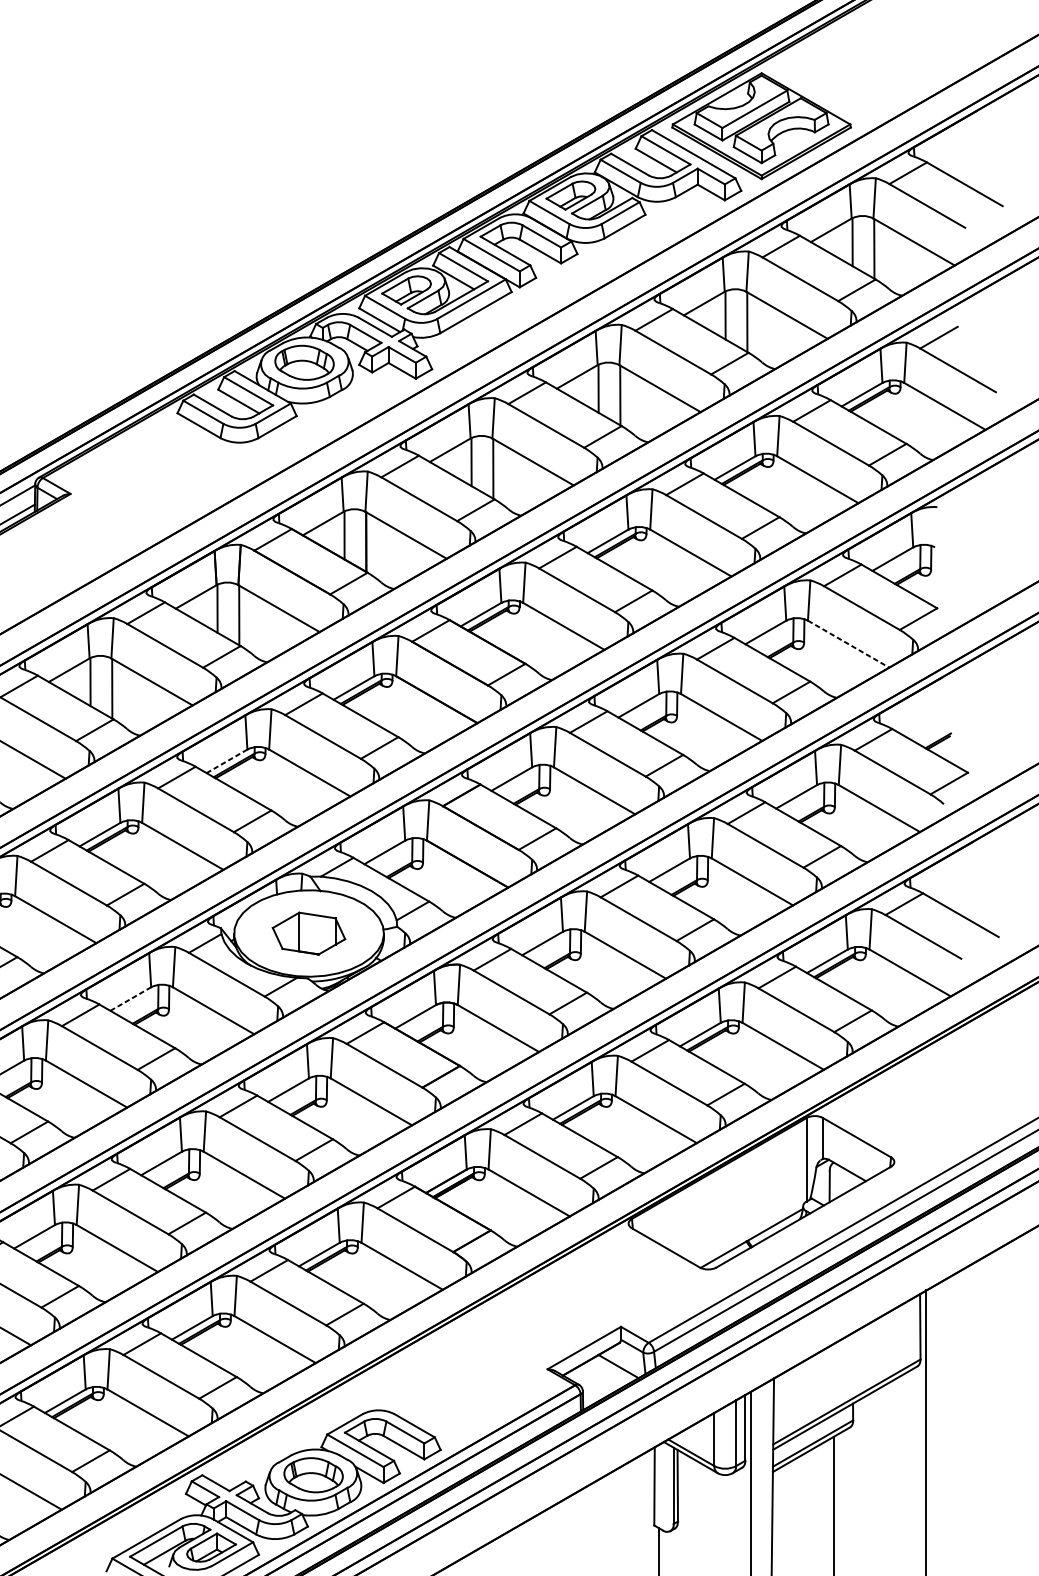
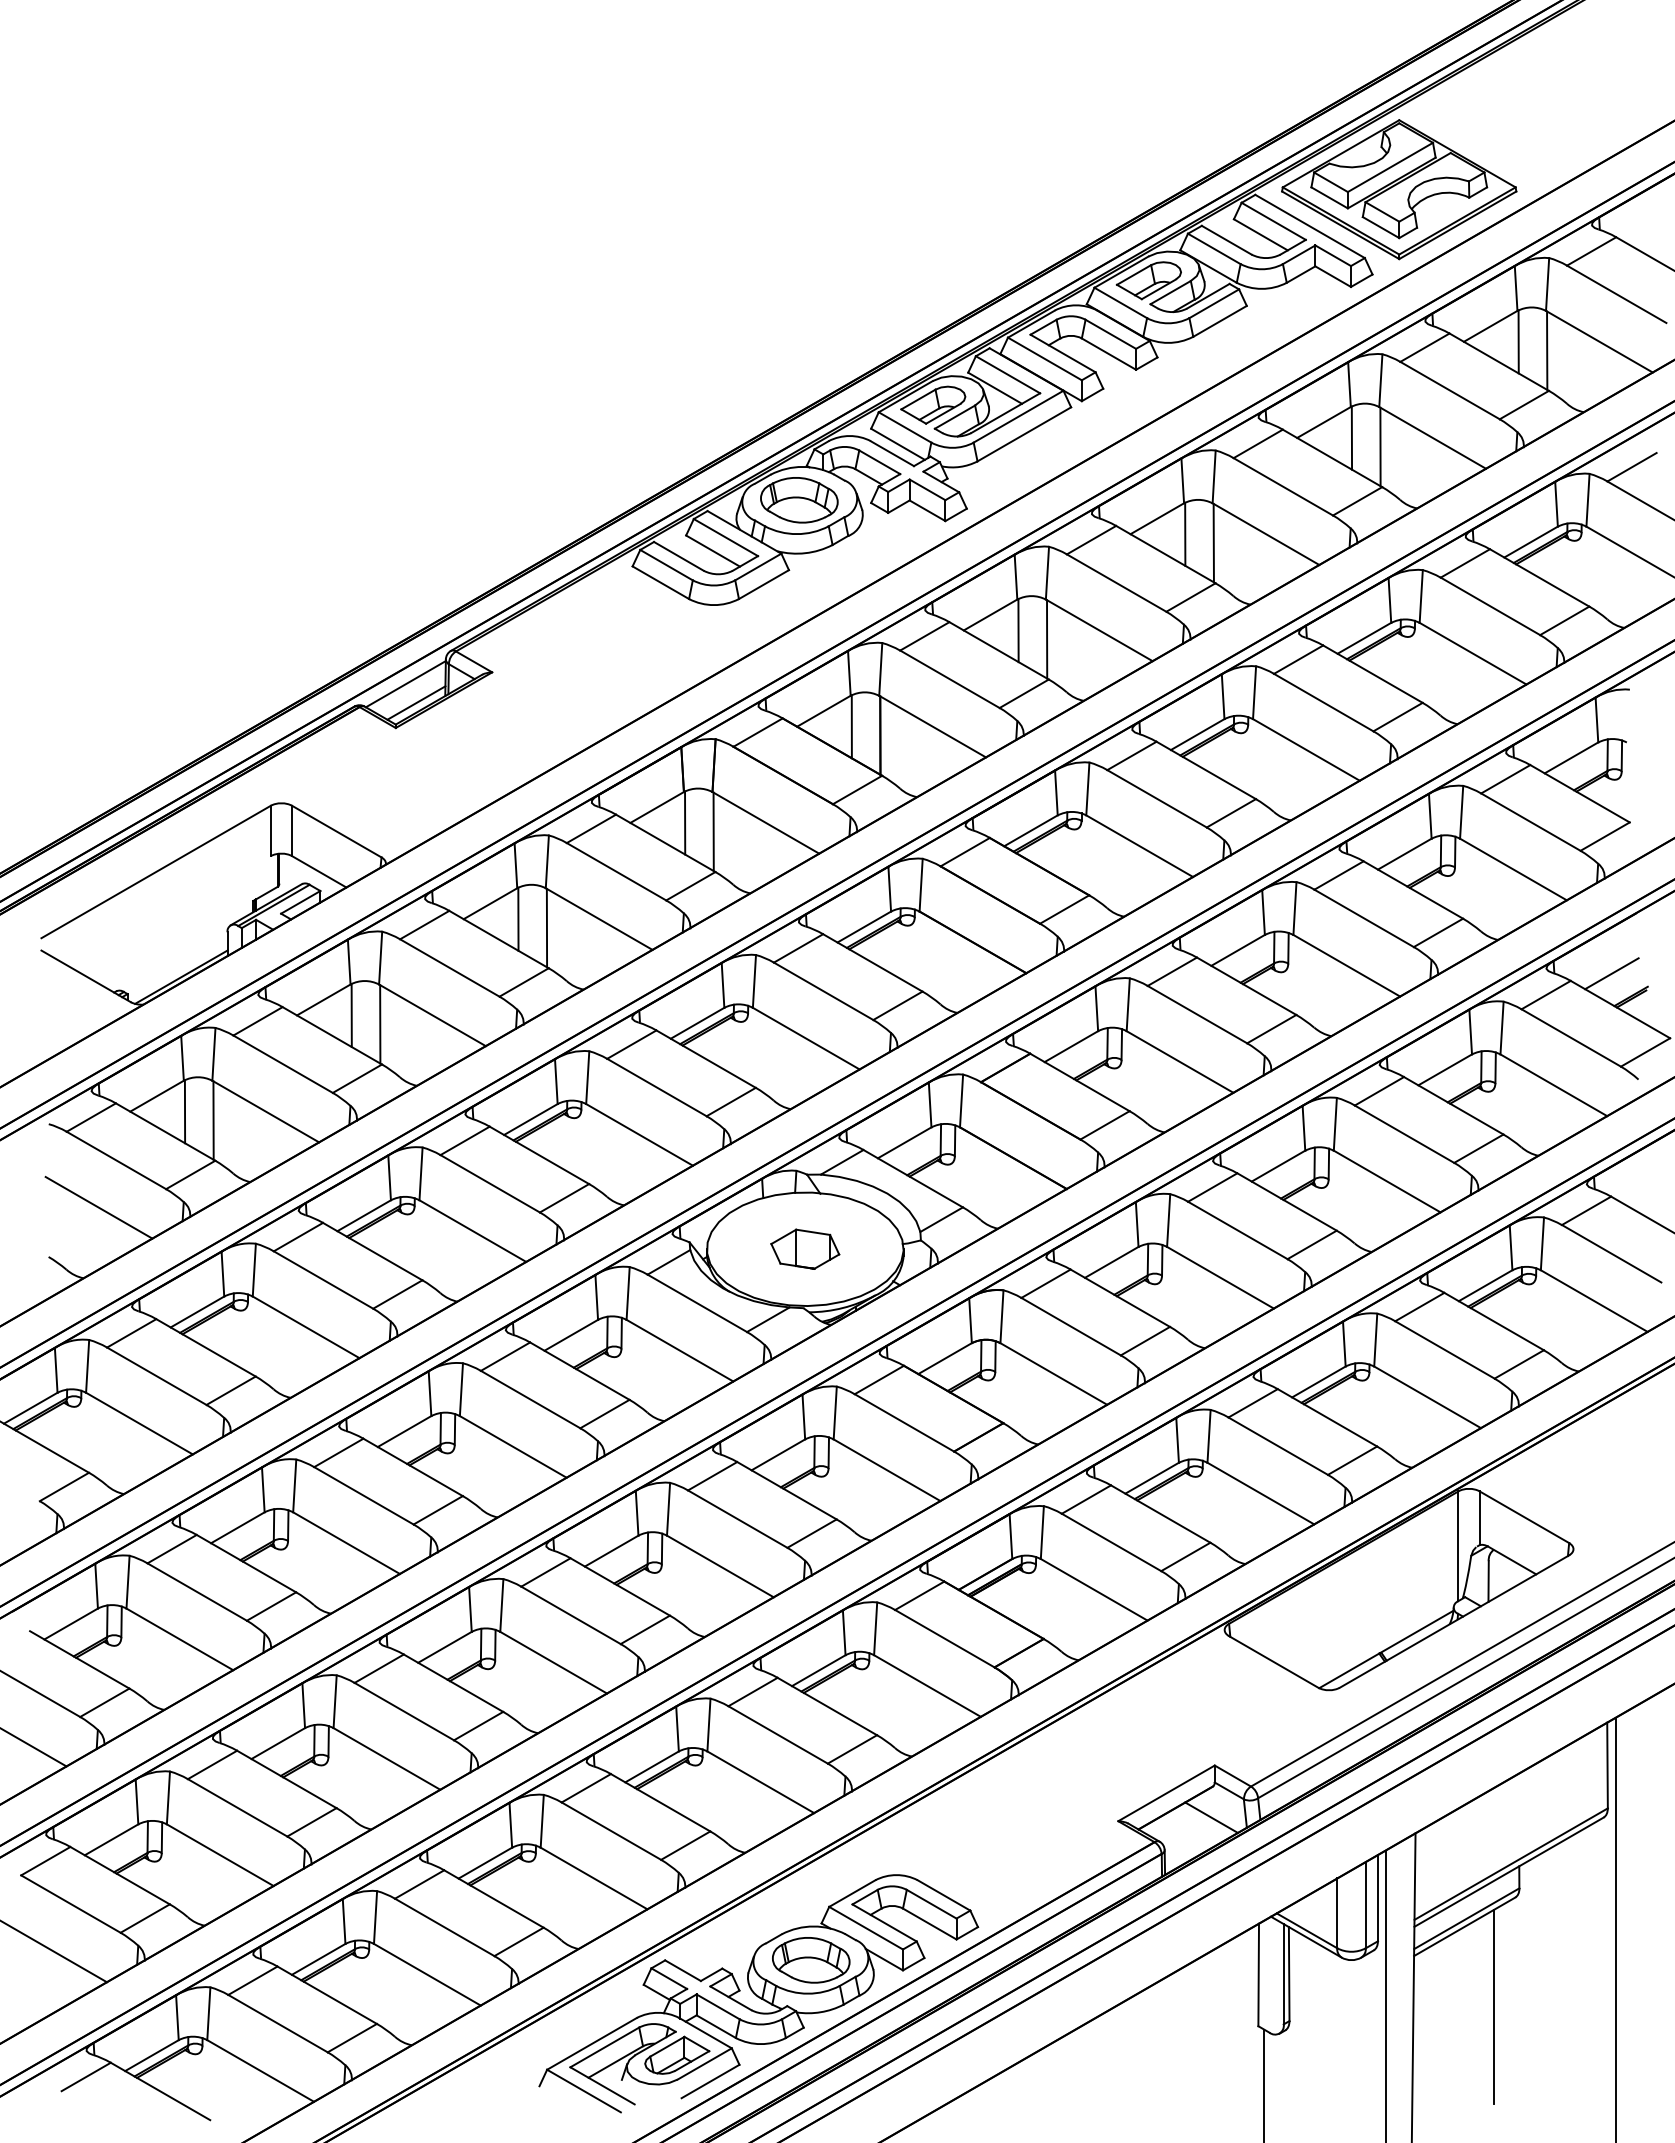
line: (848, 644) -> (1513, 869), dashed -> solid
line: (923, 723) -> (1611, 973), added
line: (226, 761) -> (697, 1023), dashed -> solid
part: (309, 932) -> (805, 1248), size x0.71
line: (130, 999) -> (571, 1335), dashed -> solid

